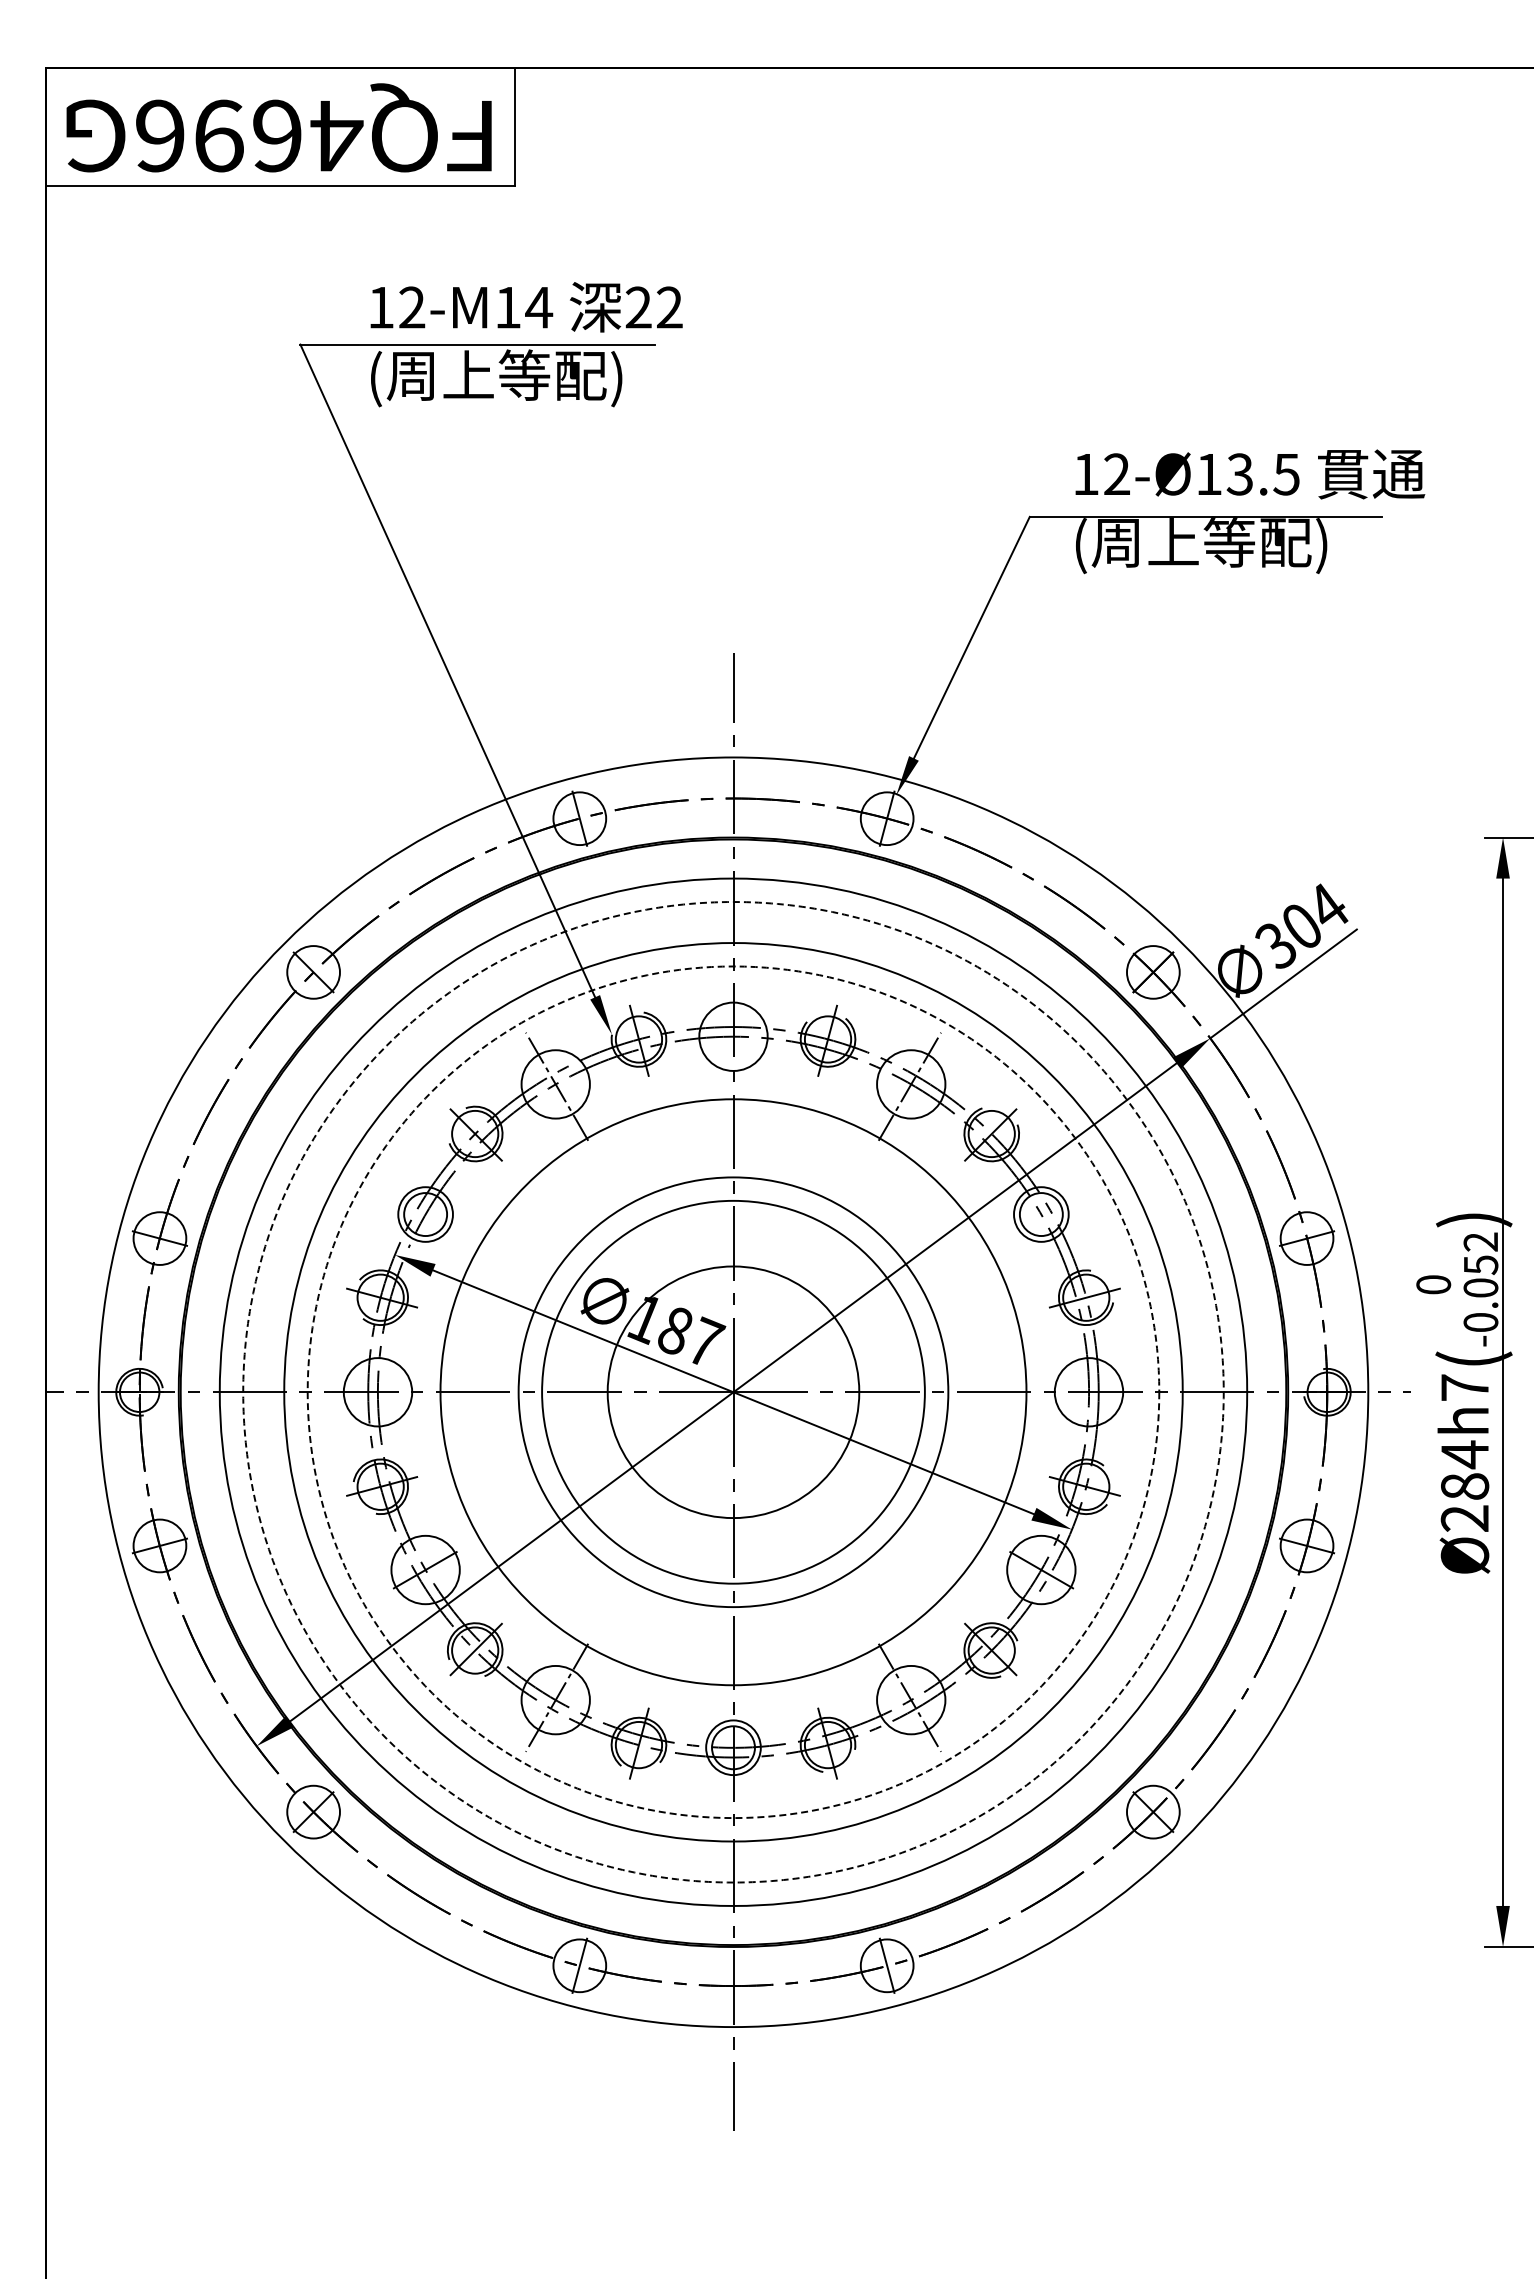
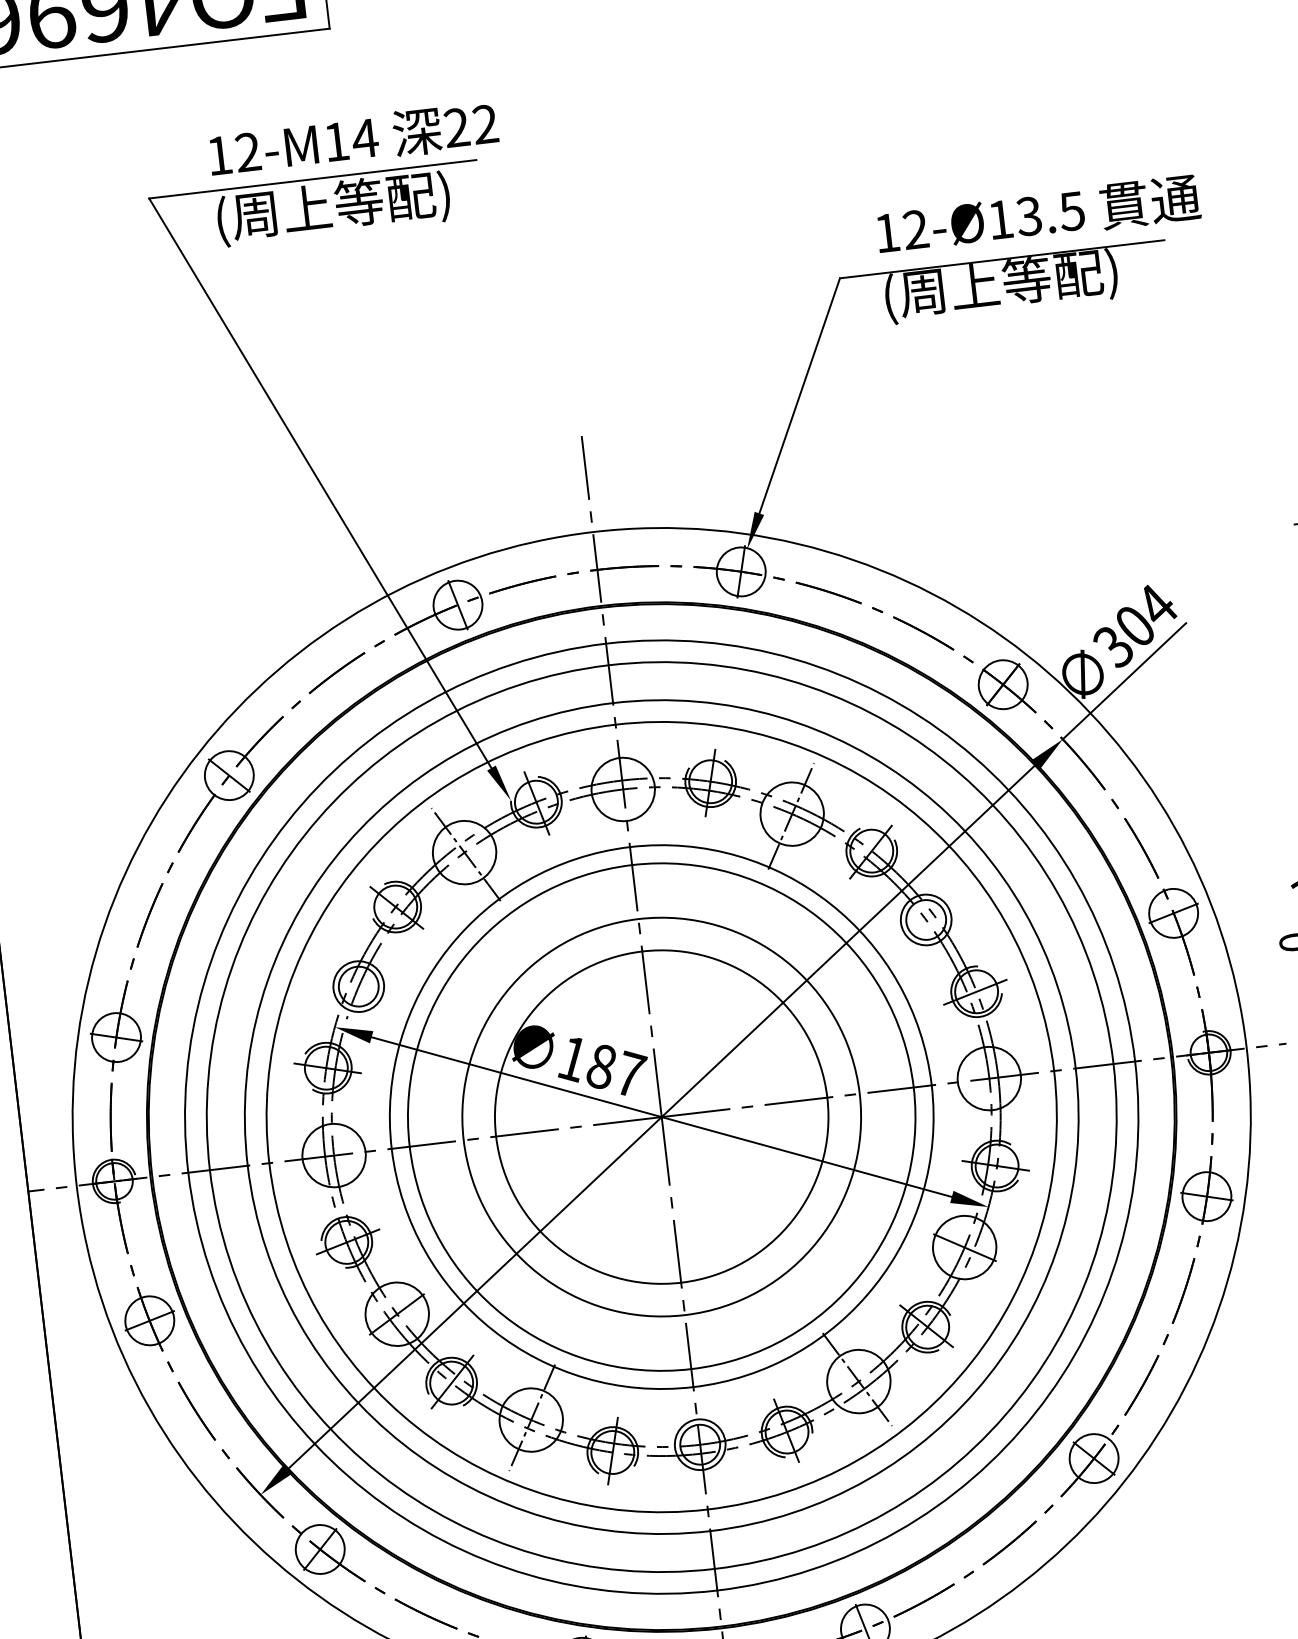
circle: (733, 1391) -> (661, 1116), size x1.43
circle: (733, 1391) -> (661, 1116), size x1.43
circle: (733, 1392) -> (661, 1117), dashed -> solid
circle: (733, 1392) -> (661, 1117), dashed -> solid

